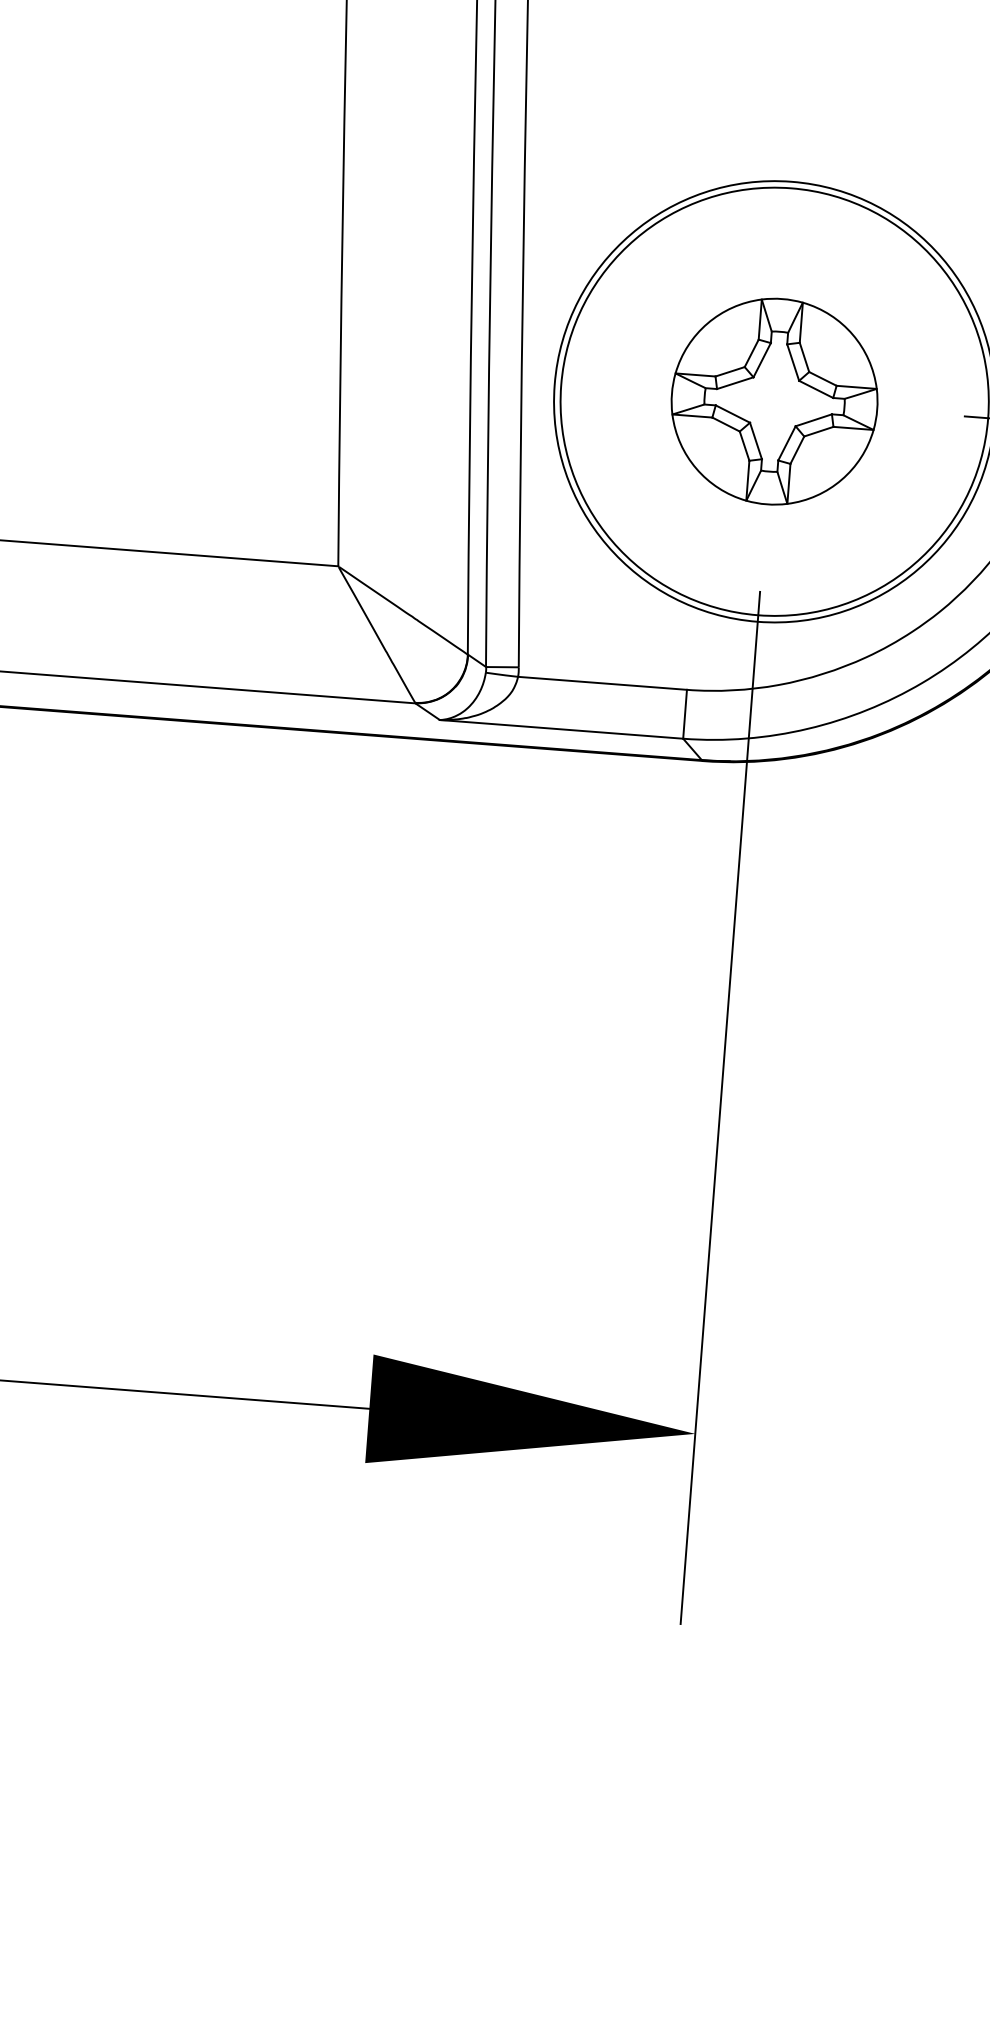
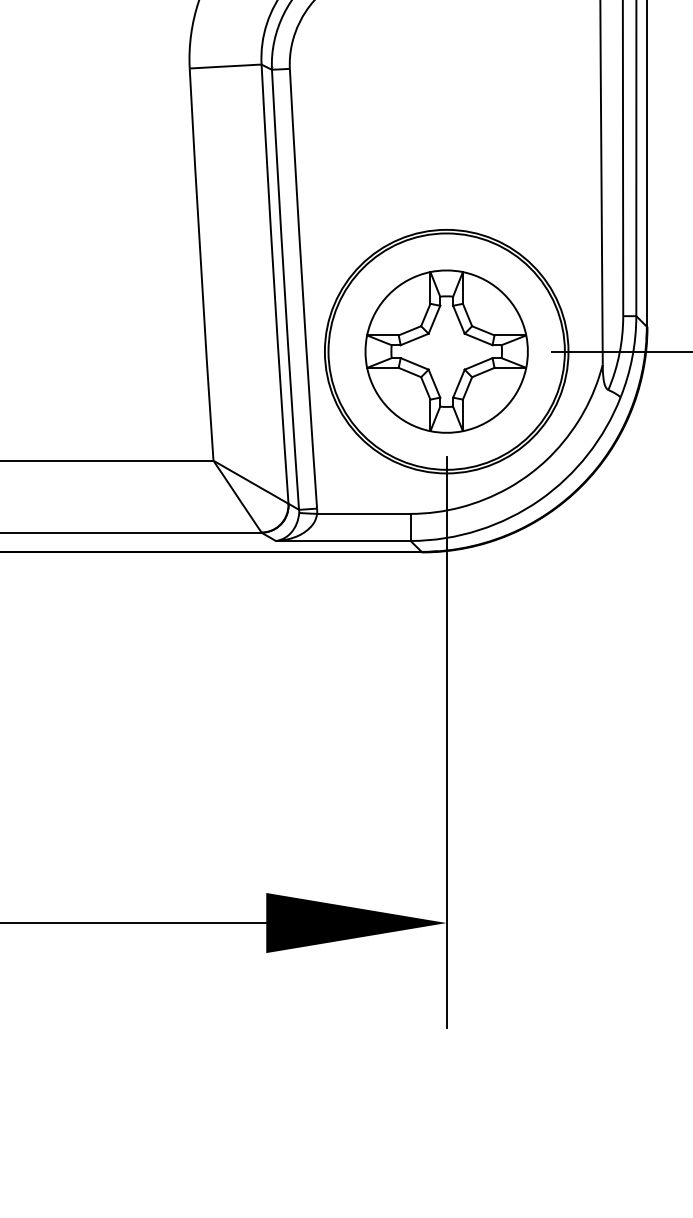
part: (774, 401) -> (446, 351), size x1.43

